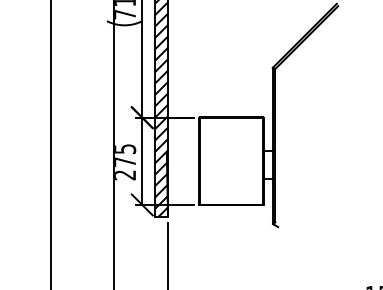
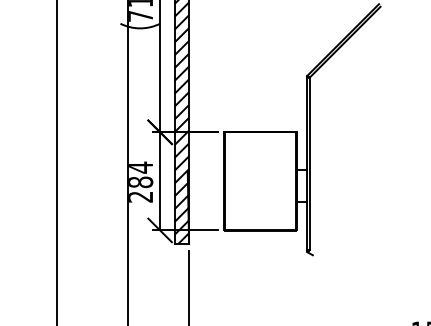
text: (125, 155) -> (141, 174), 275 -> 284

